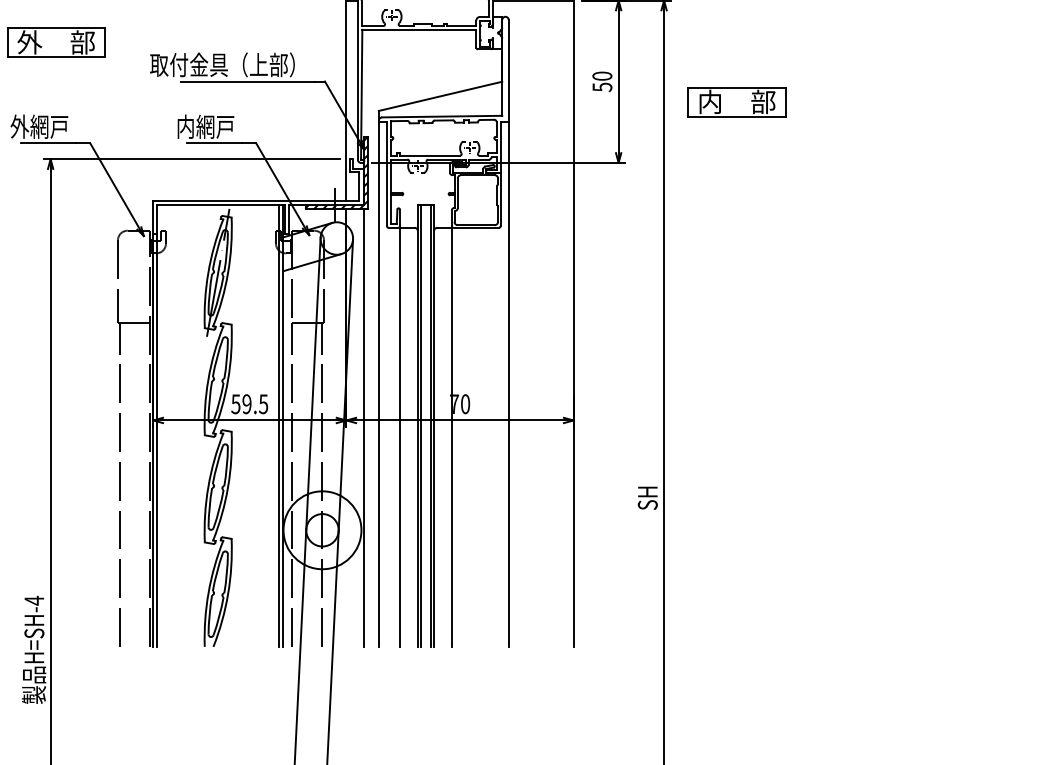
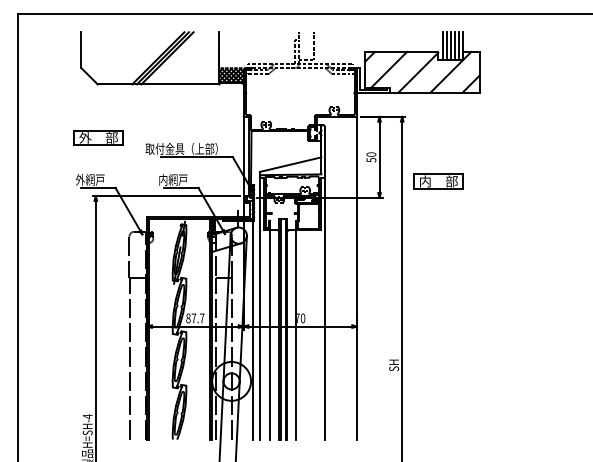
part: (736, 102) -> (438, 181), moved
text: (250, 404) -> (195, 318), 59.5 -> 87.7

